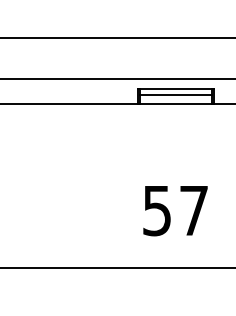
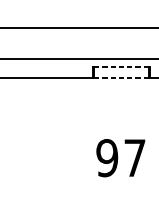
line: (175, 88) -> (121, 66), solid -> dashed
line: (175, 95) -> (121, 71), removed
line: (176, 103) -> (121, 77), solid -> dashed
text: (156, 210) -> (106, 157), 57 -> 97

